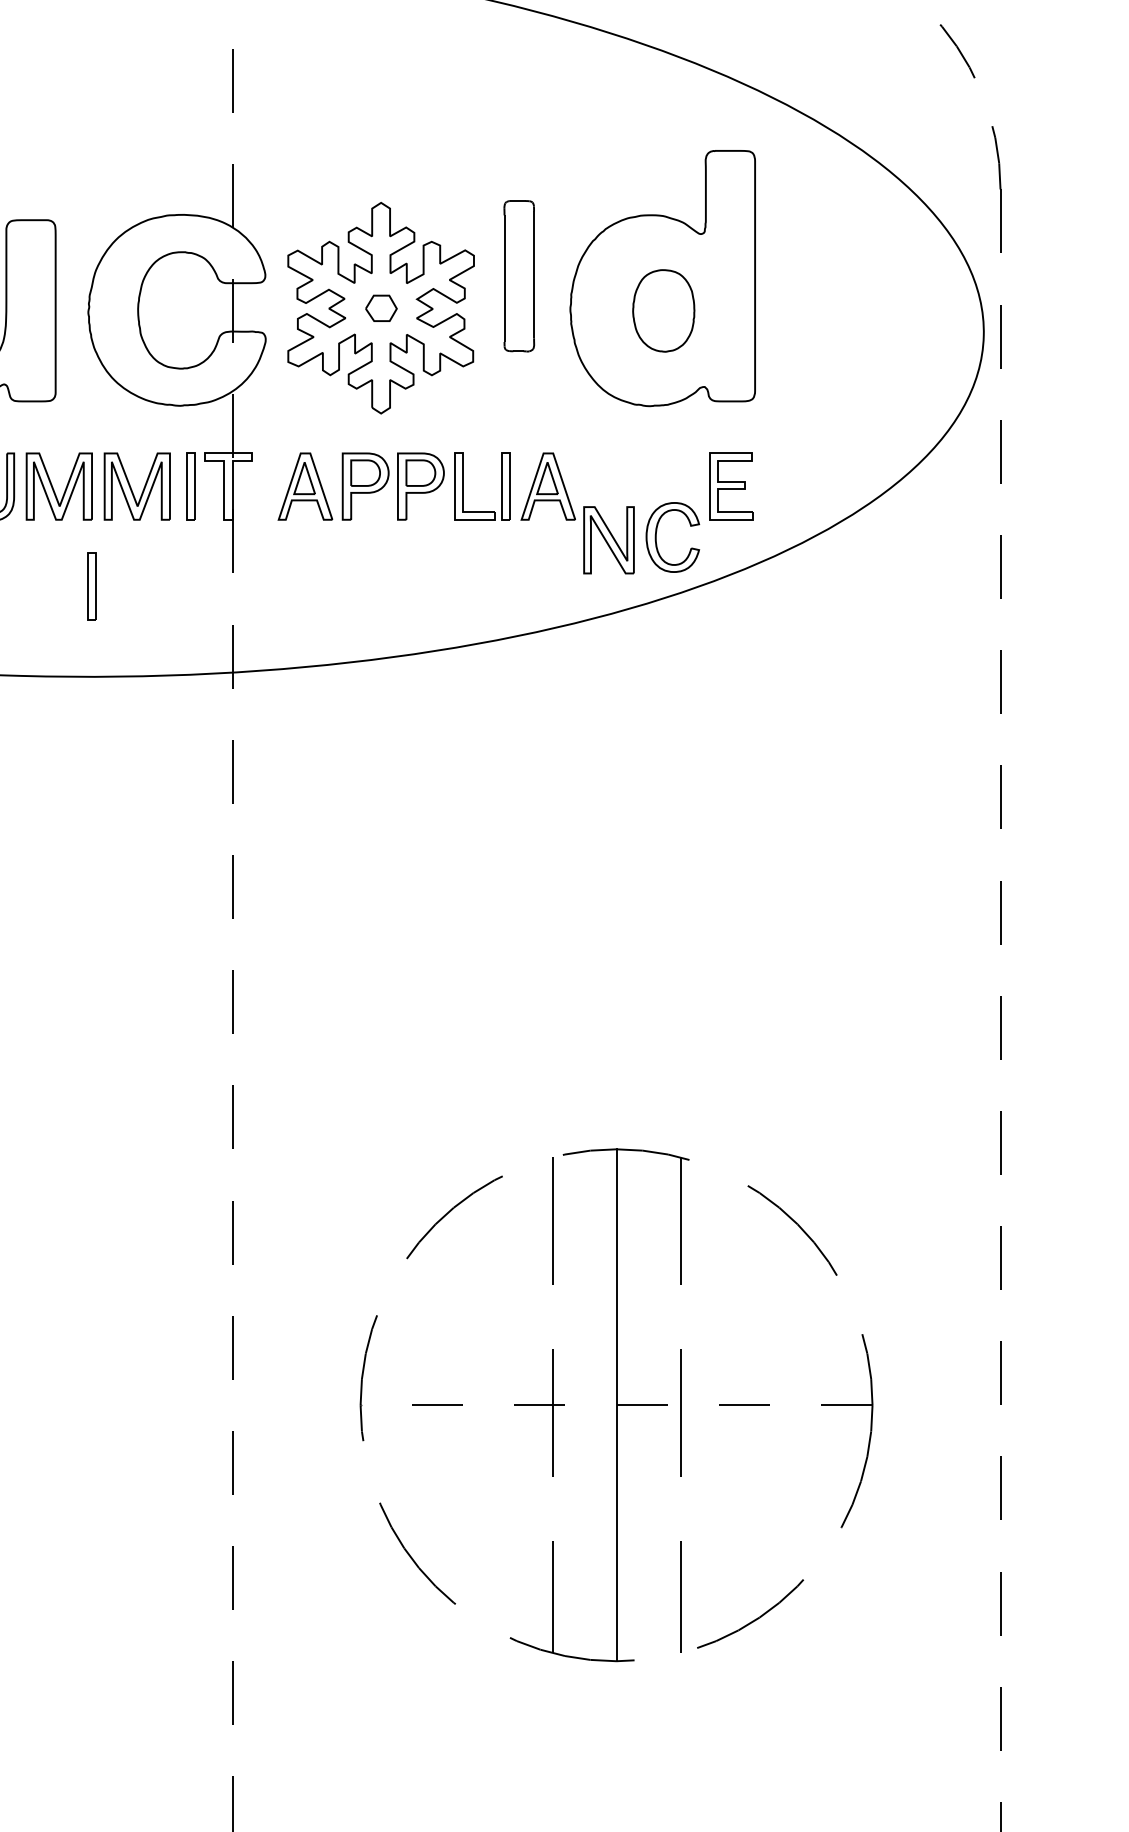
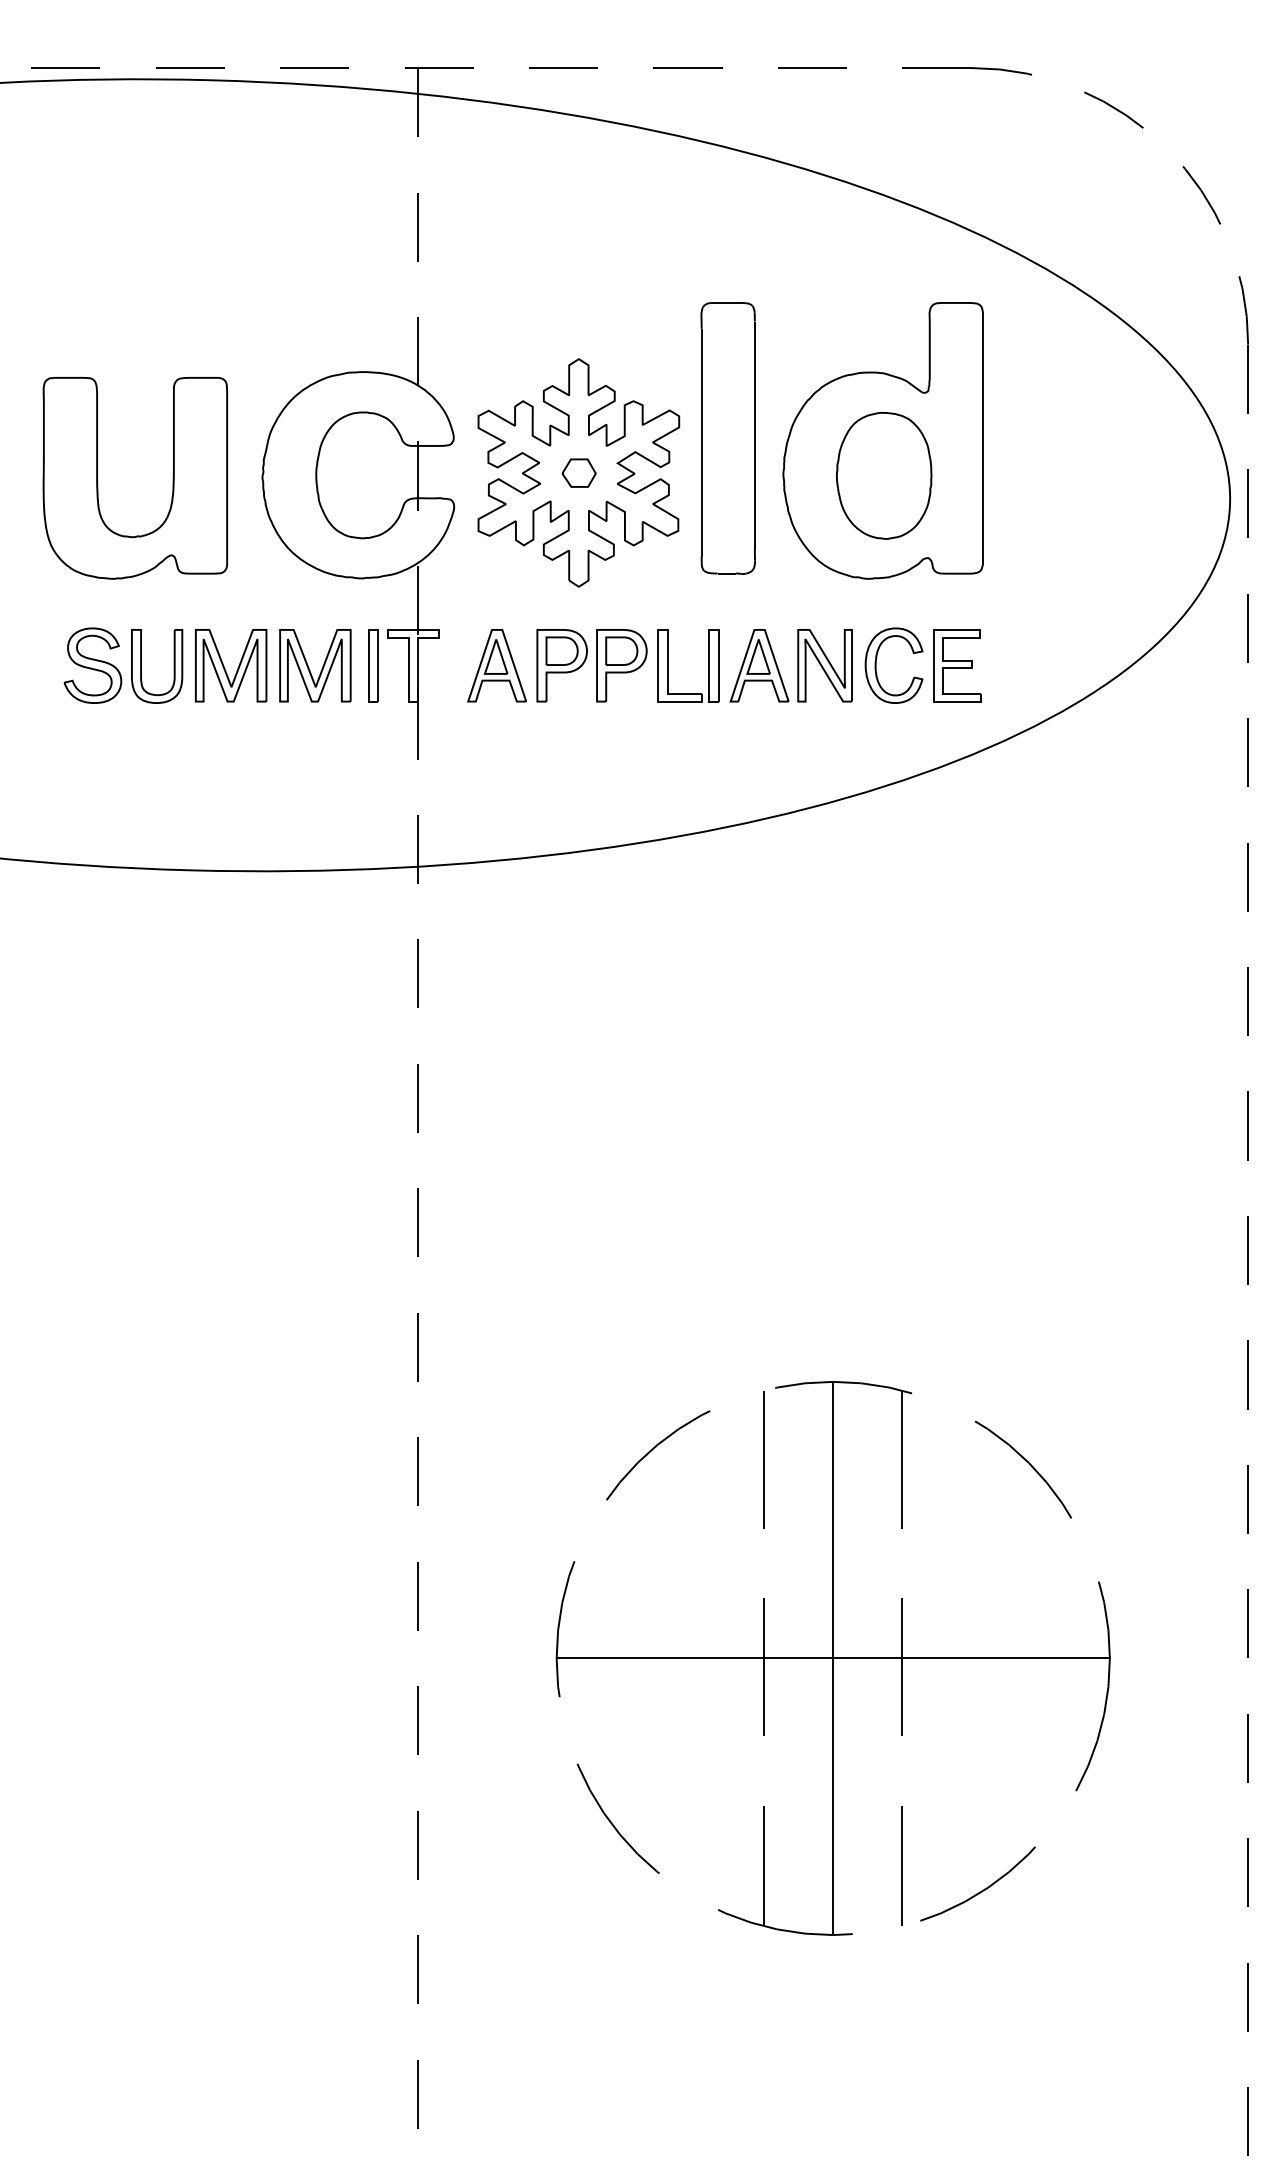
part: (518, 276) -> (727, 438), size x1.67
part: (663, 310) -> (884, 475), size x1.43
part: (656, 537) -> (876, 665), moved
part: (608, 540) -> (824, 665), moved
part: (92, 586) -> (266, 773), removed
line: (616, 1405) -> (833, 1658), dashed -> solid

